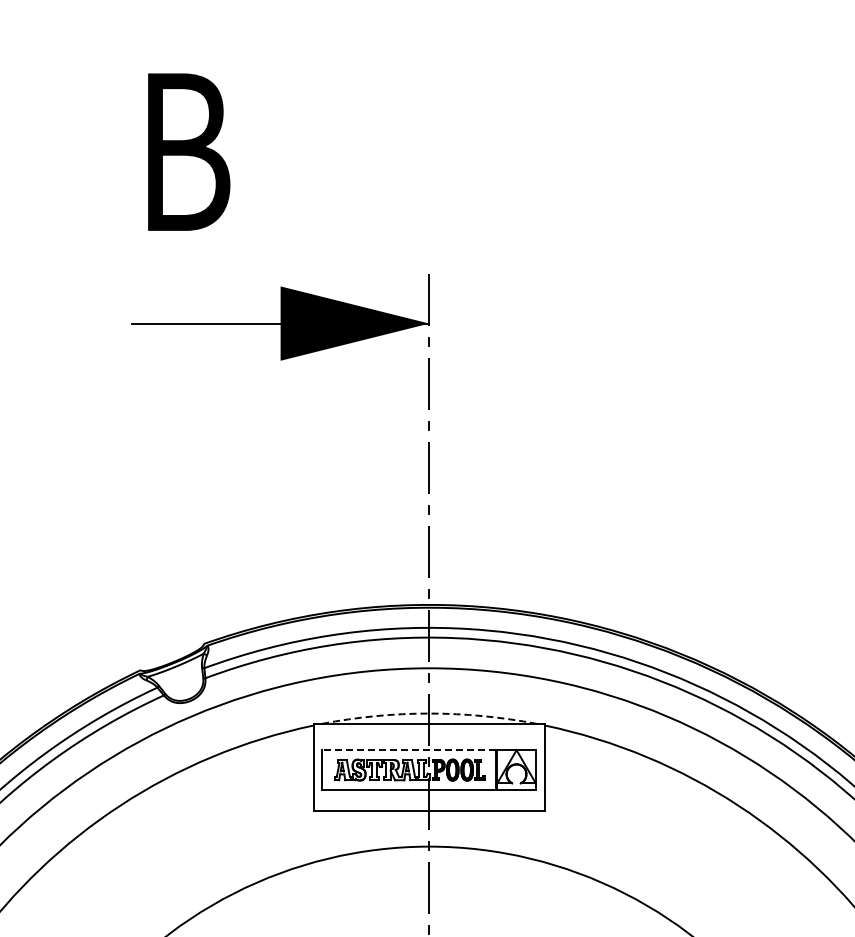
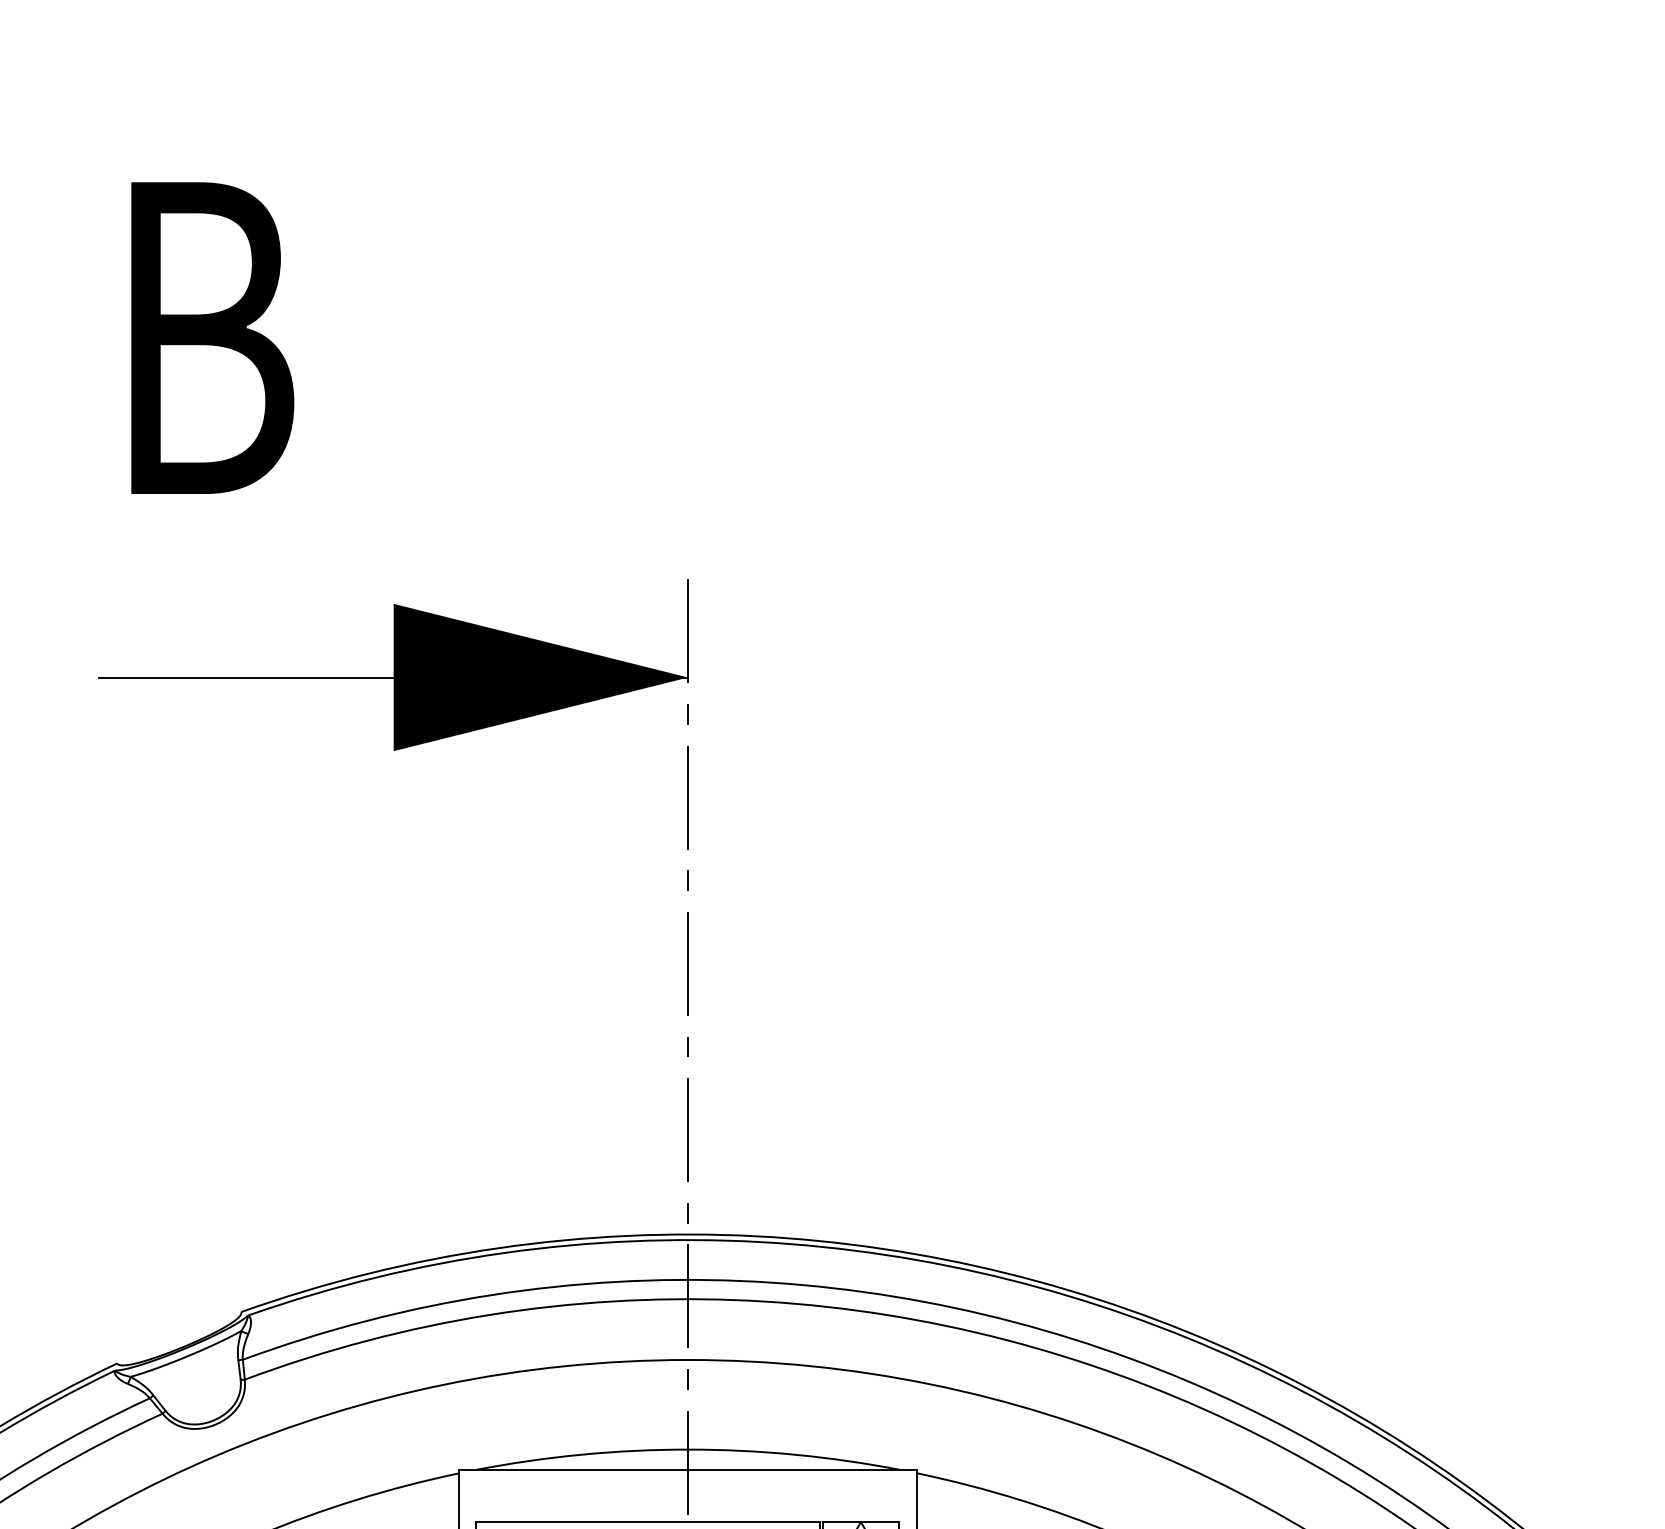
arc: (429, 713) -> (688, 1449), dashed -> solid
line: (408, 750) -> (646, 1522), dashed -> solid

